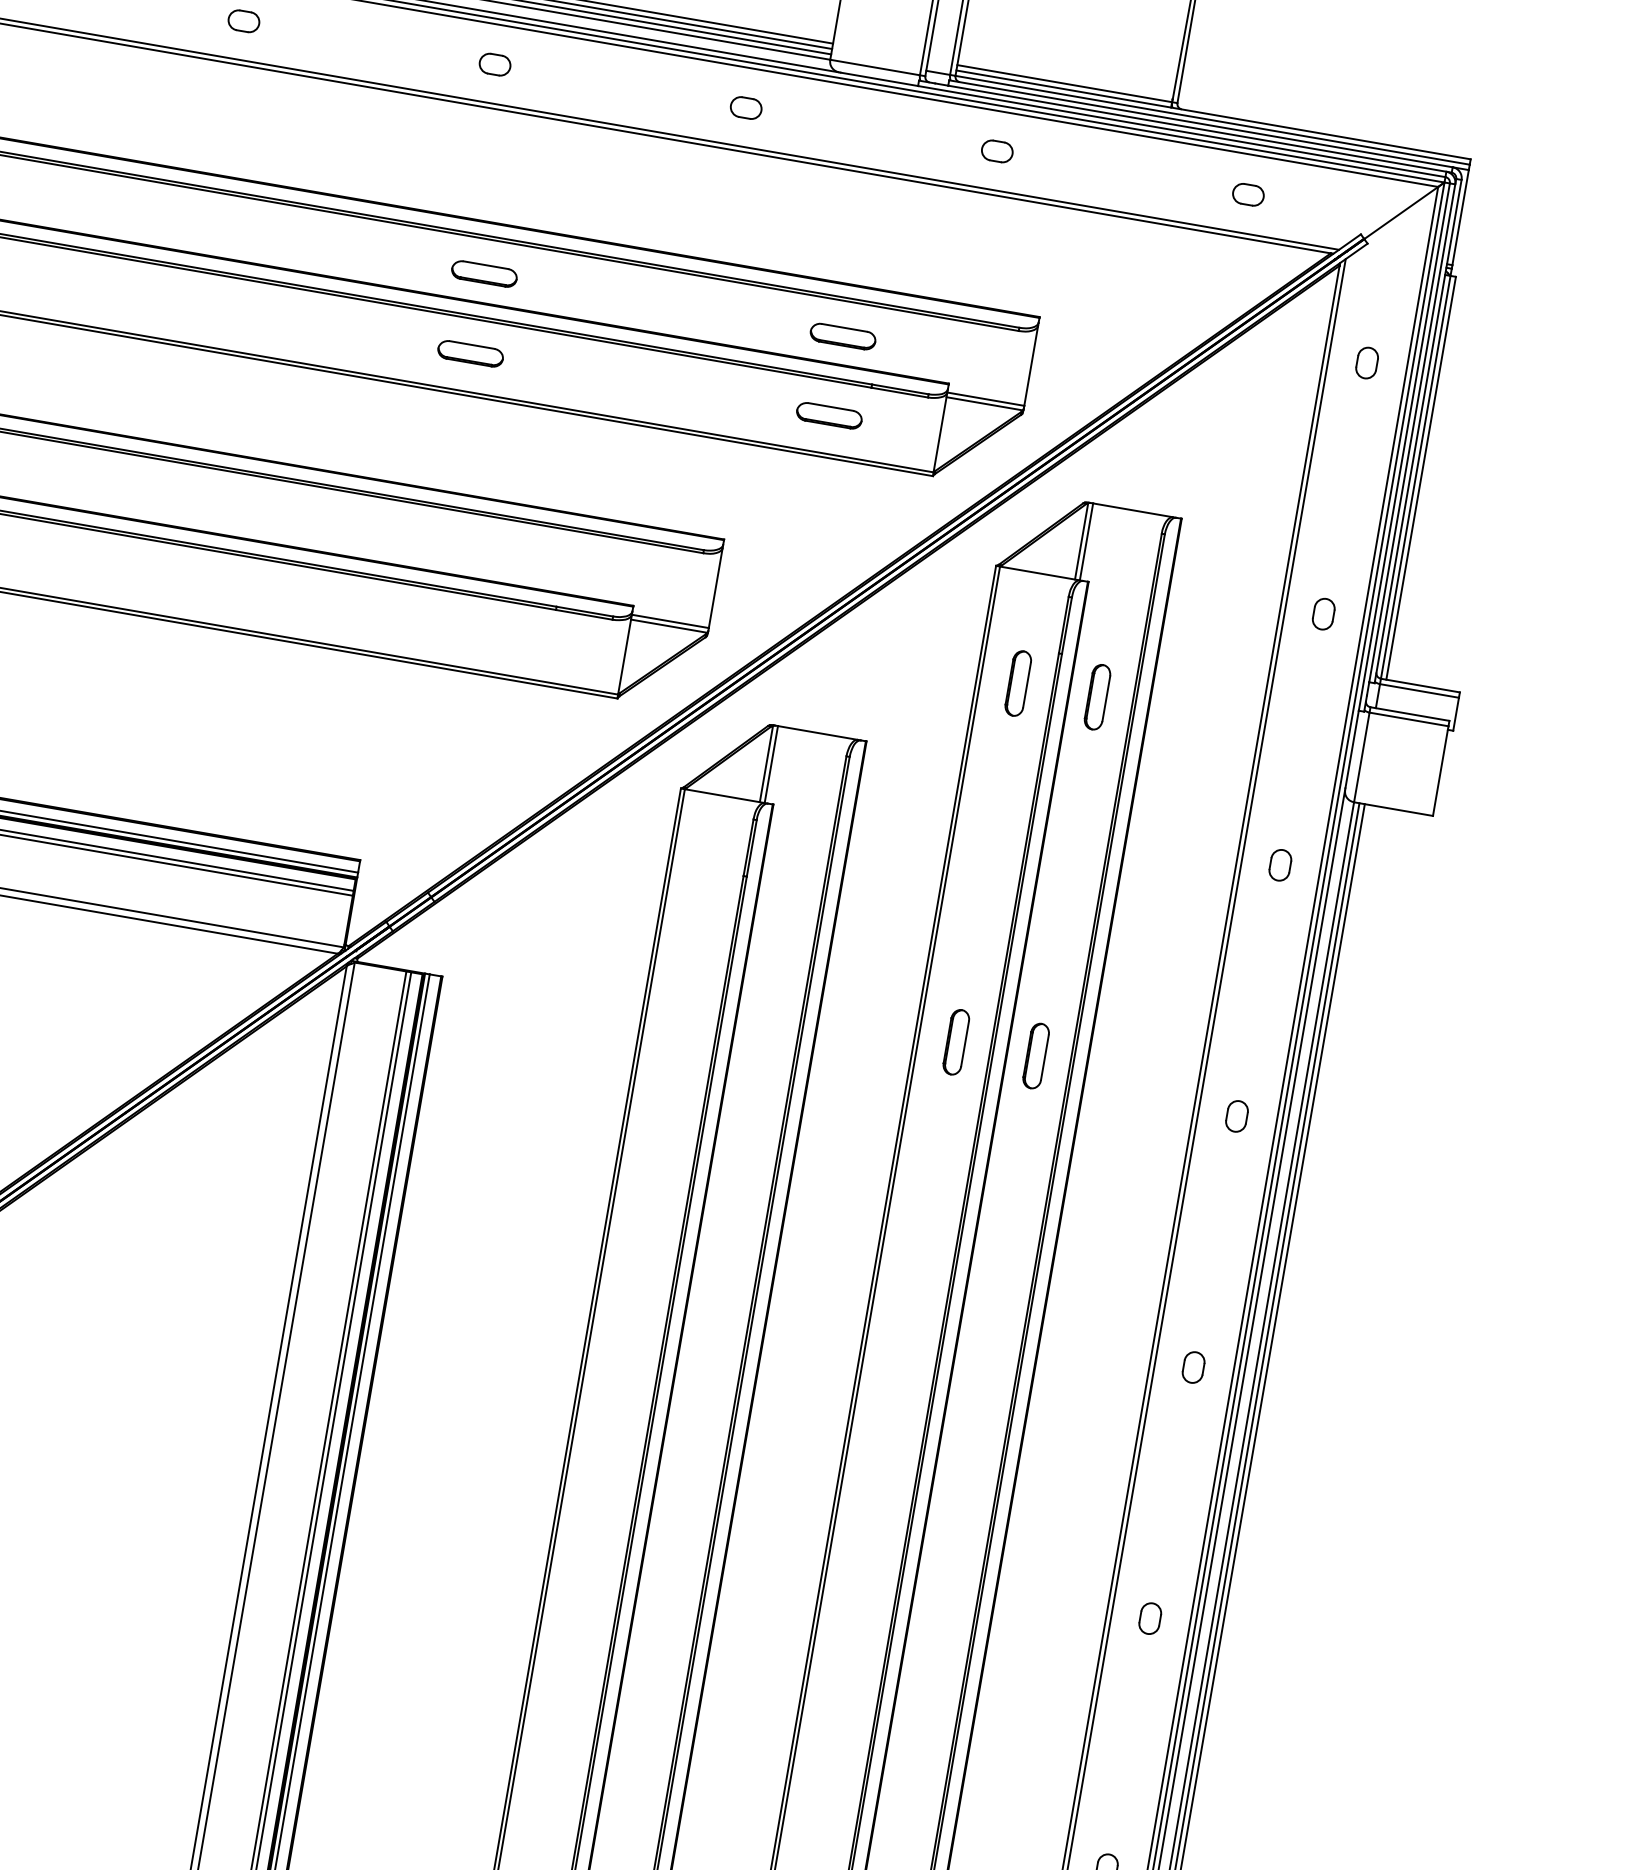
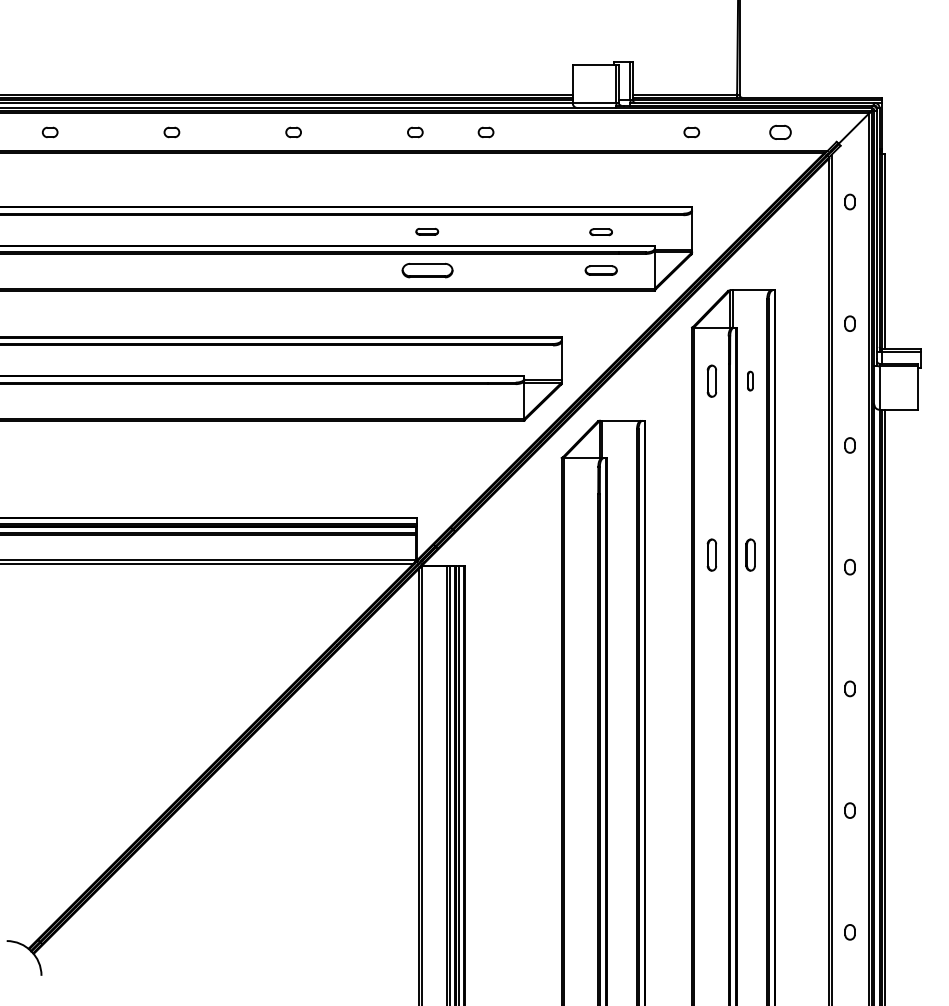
part: (744, 107) -> (485, 132), moved
part: (996, 151) -> (691, 132), moved
part: (1248, 194) -> (780, 132), size x1.4
part: (482, 272) -> (426, 231), size x0.7
part: (841, 337) -> (600, 232), size x0.7
part: (468, 353) -> (426, 270), size x1.6
part: (1098, 695) -> (750, 380), size x0.6

